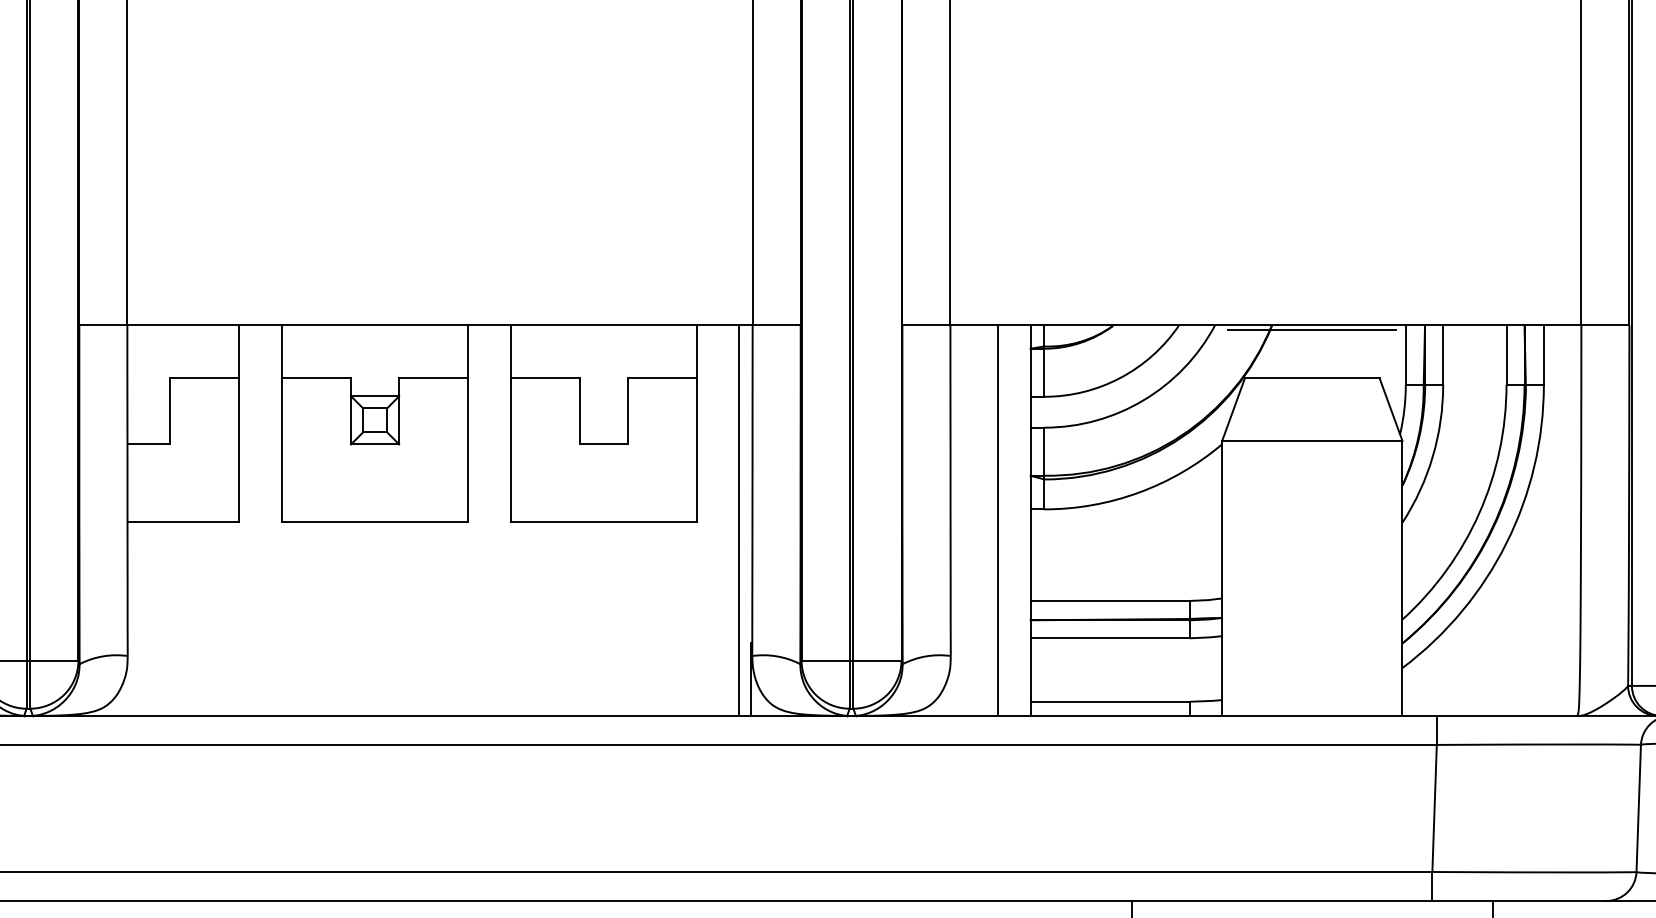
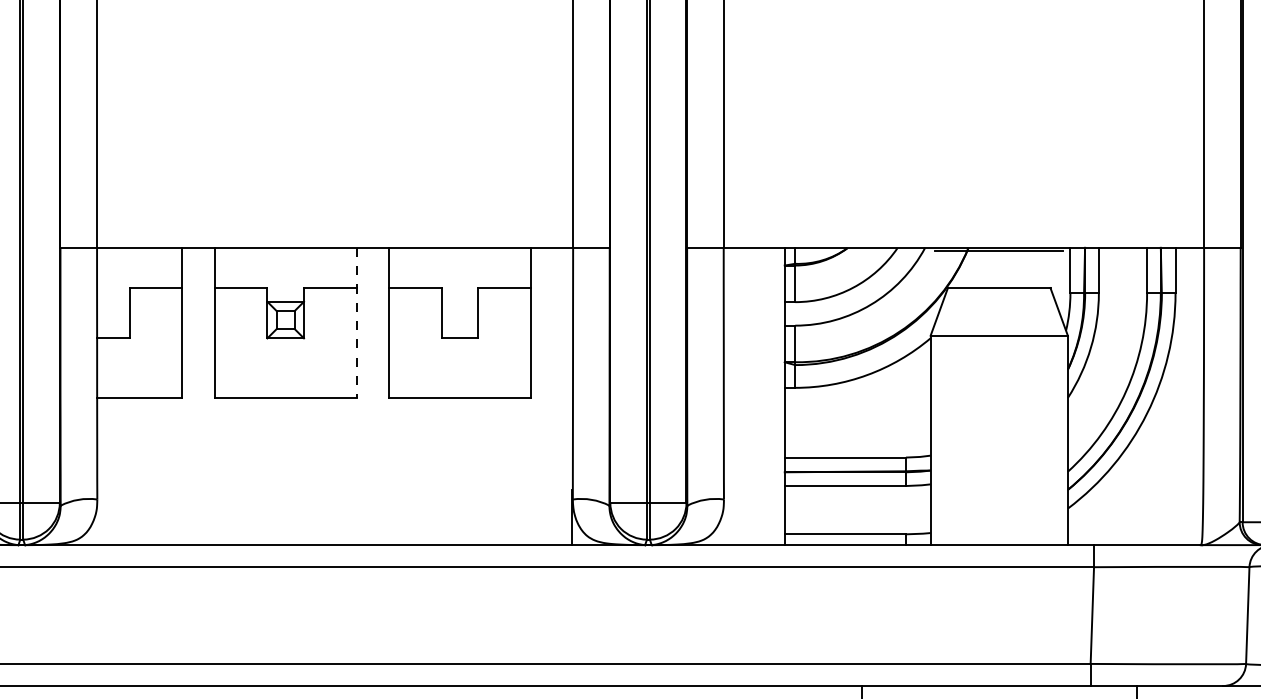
line: (468, 424) -> (356, 323), solid -> dashed
line: (738, 520) -> (562, 396), removed
line: (997, 520) -> (759, 396), removed

